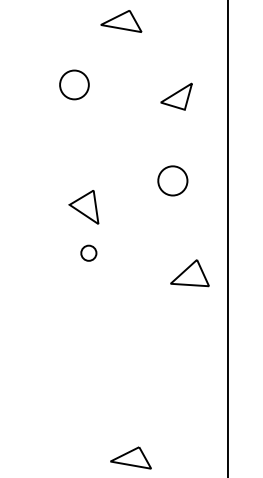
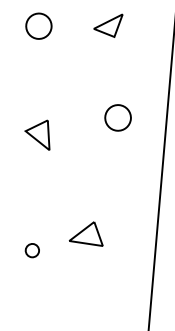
part: (176, 96) -> (108, 24), moved
part: (88, 252) -> (32, 249), moved
part: (189, 273) -> (86, 233), moved

